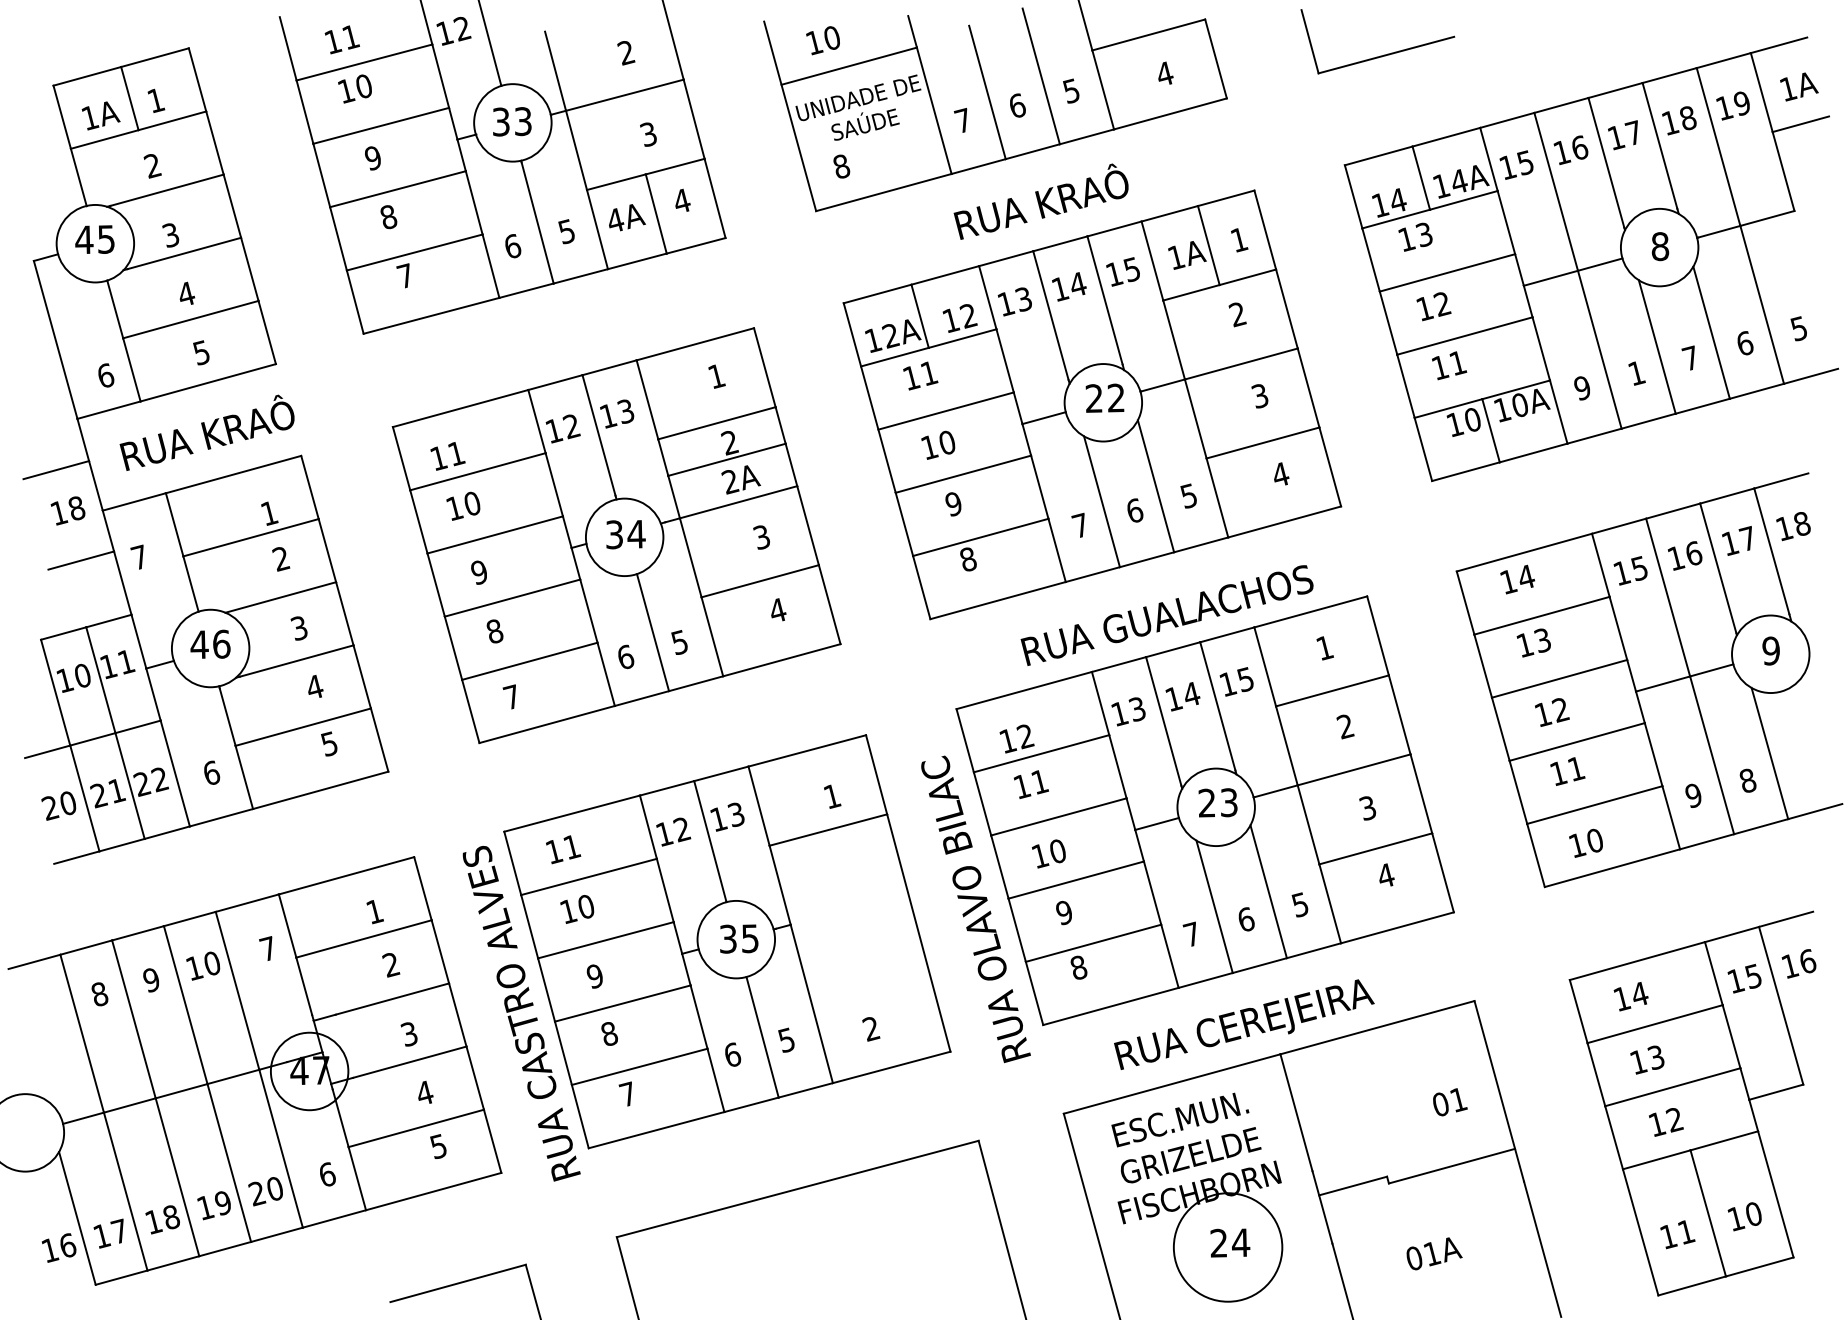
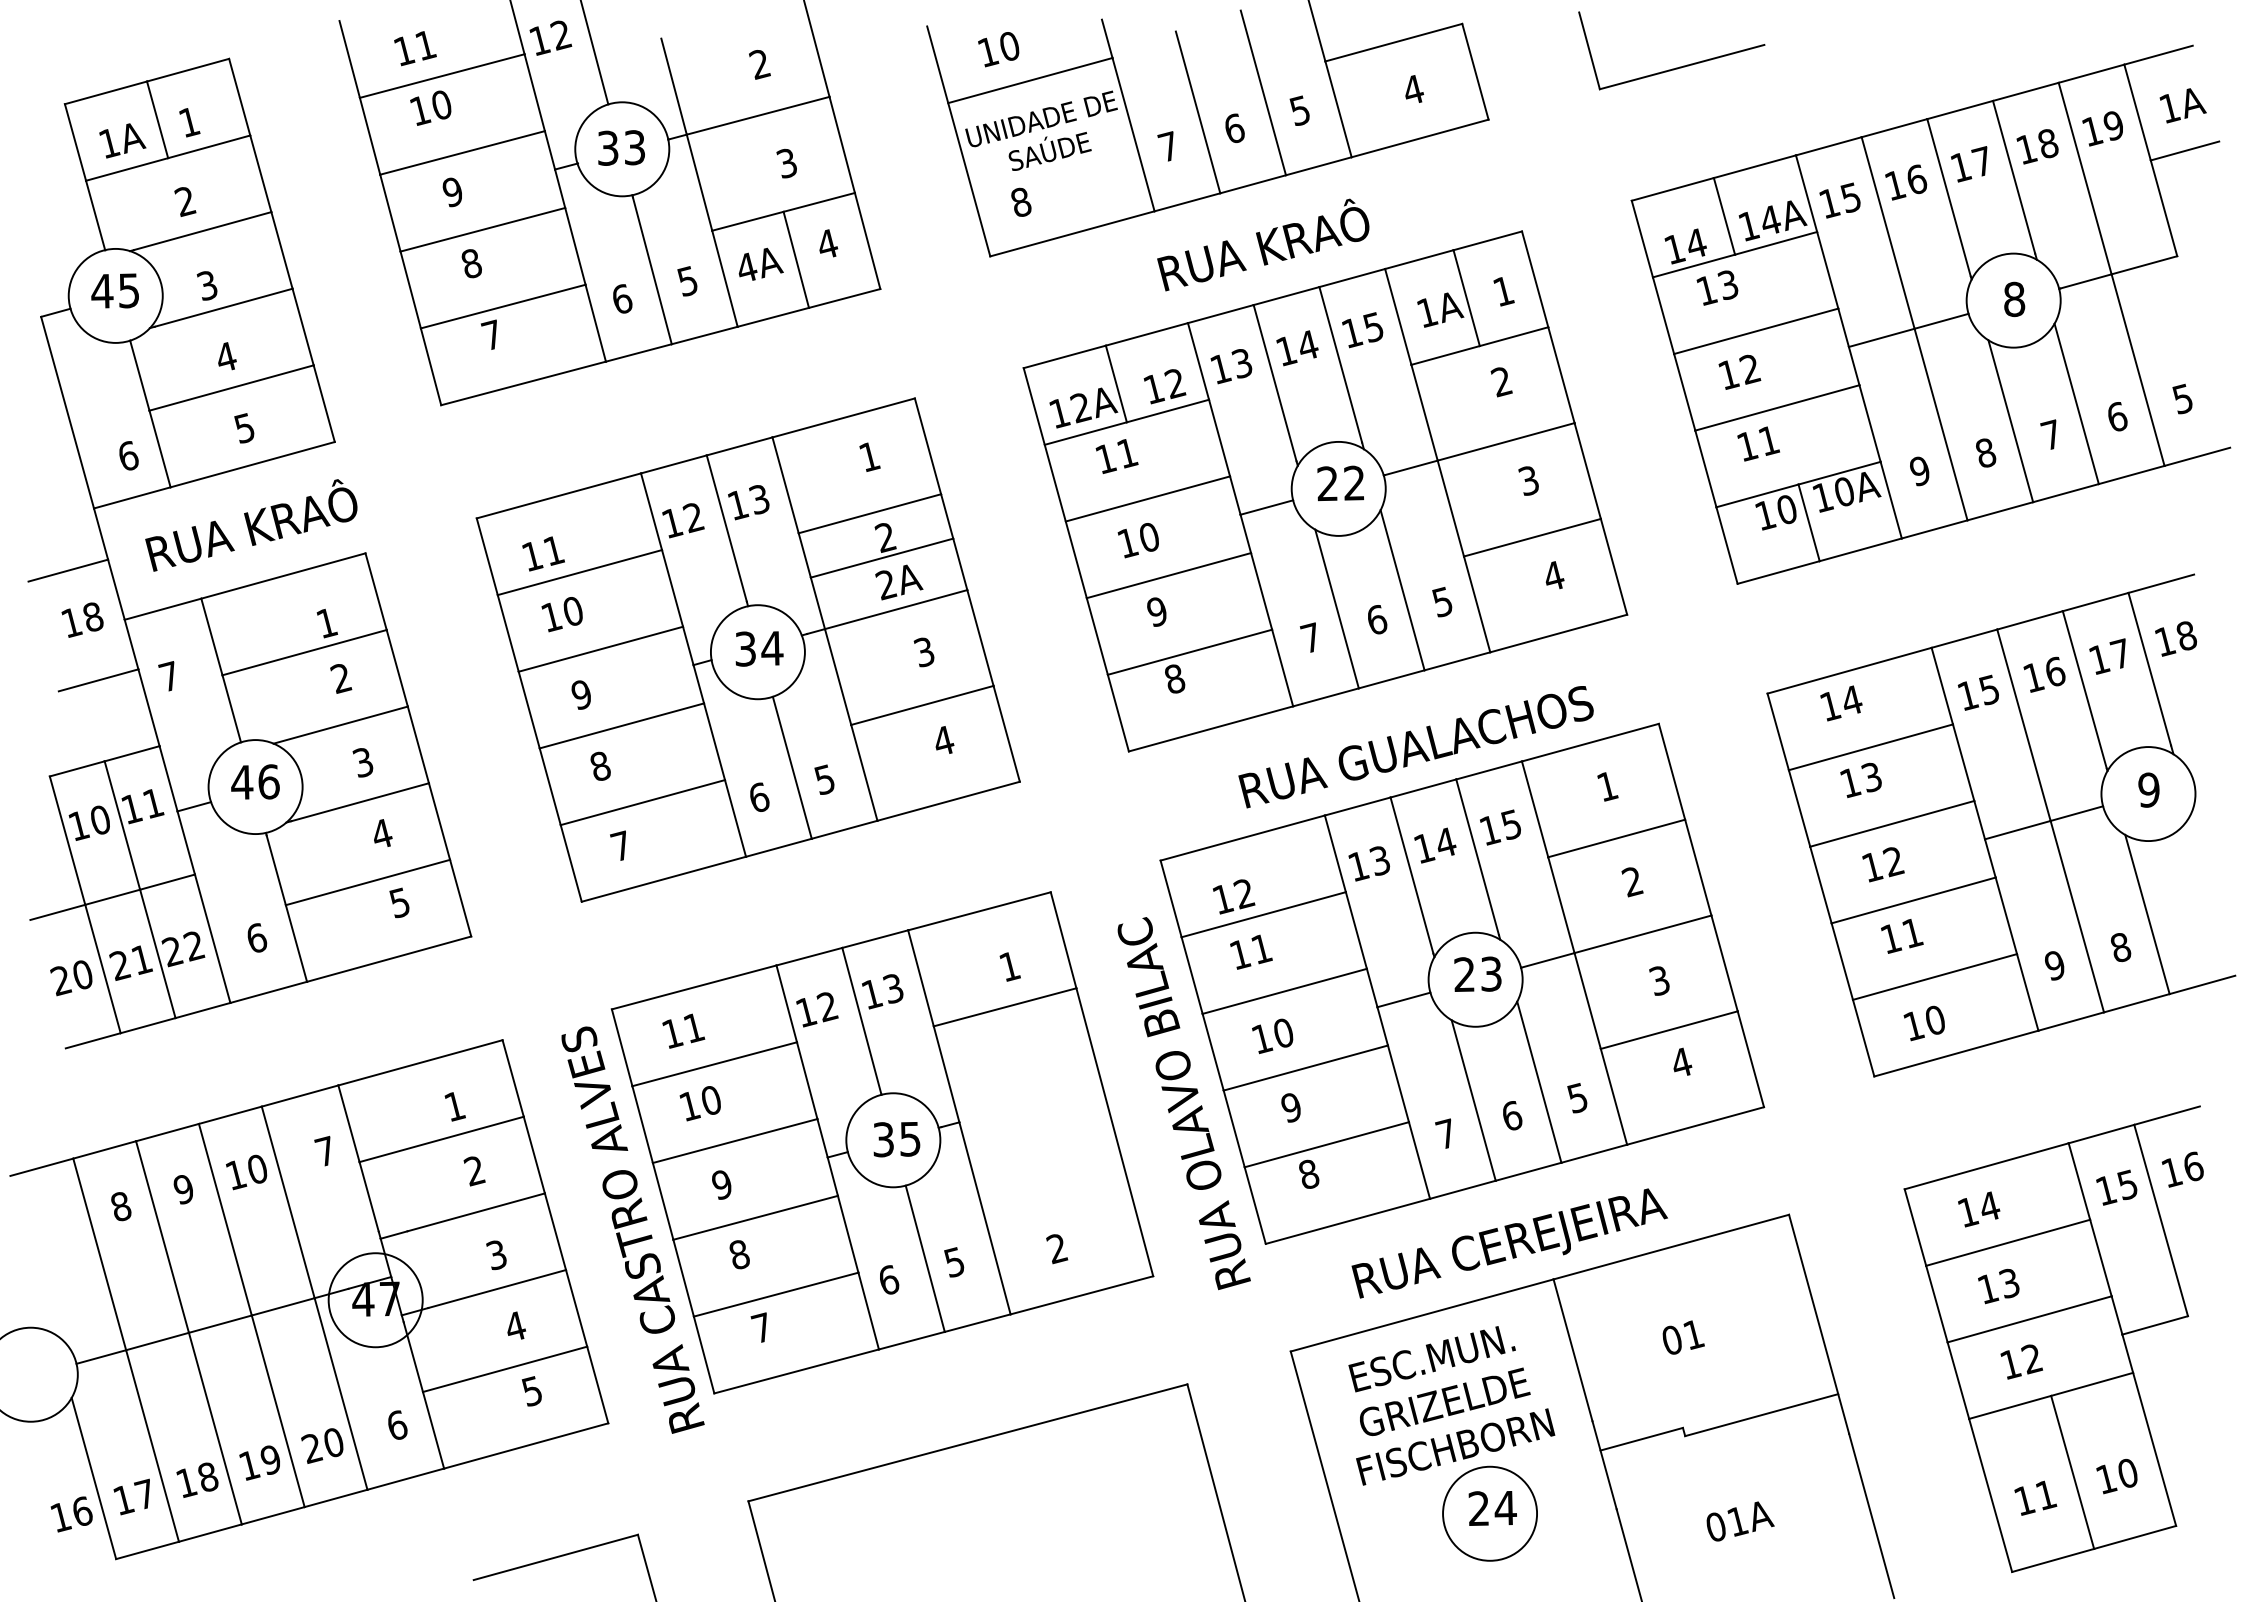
text: (1636, 373) -> (1985, 453), 1 -> 8
text: (1450, 1102) -> (1683, 1337), moved
circle: (1228, 1247) -> (1490, 1513), size x0.71

